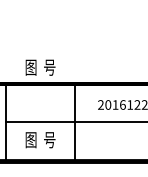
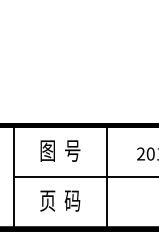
text: (40, 67) -> (60, 150), moved
text: (40, 140) -> (60, 201), 图  号 -> 页  码

